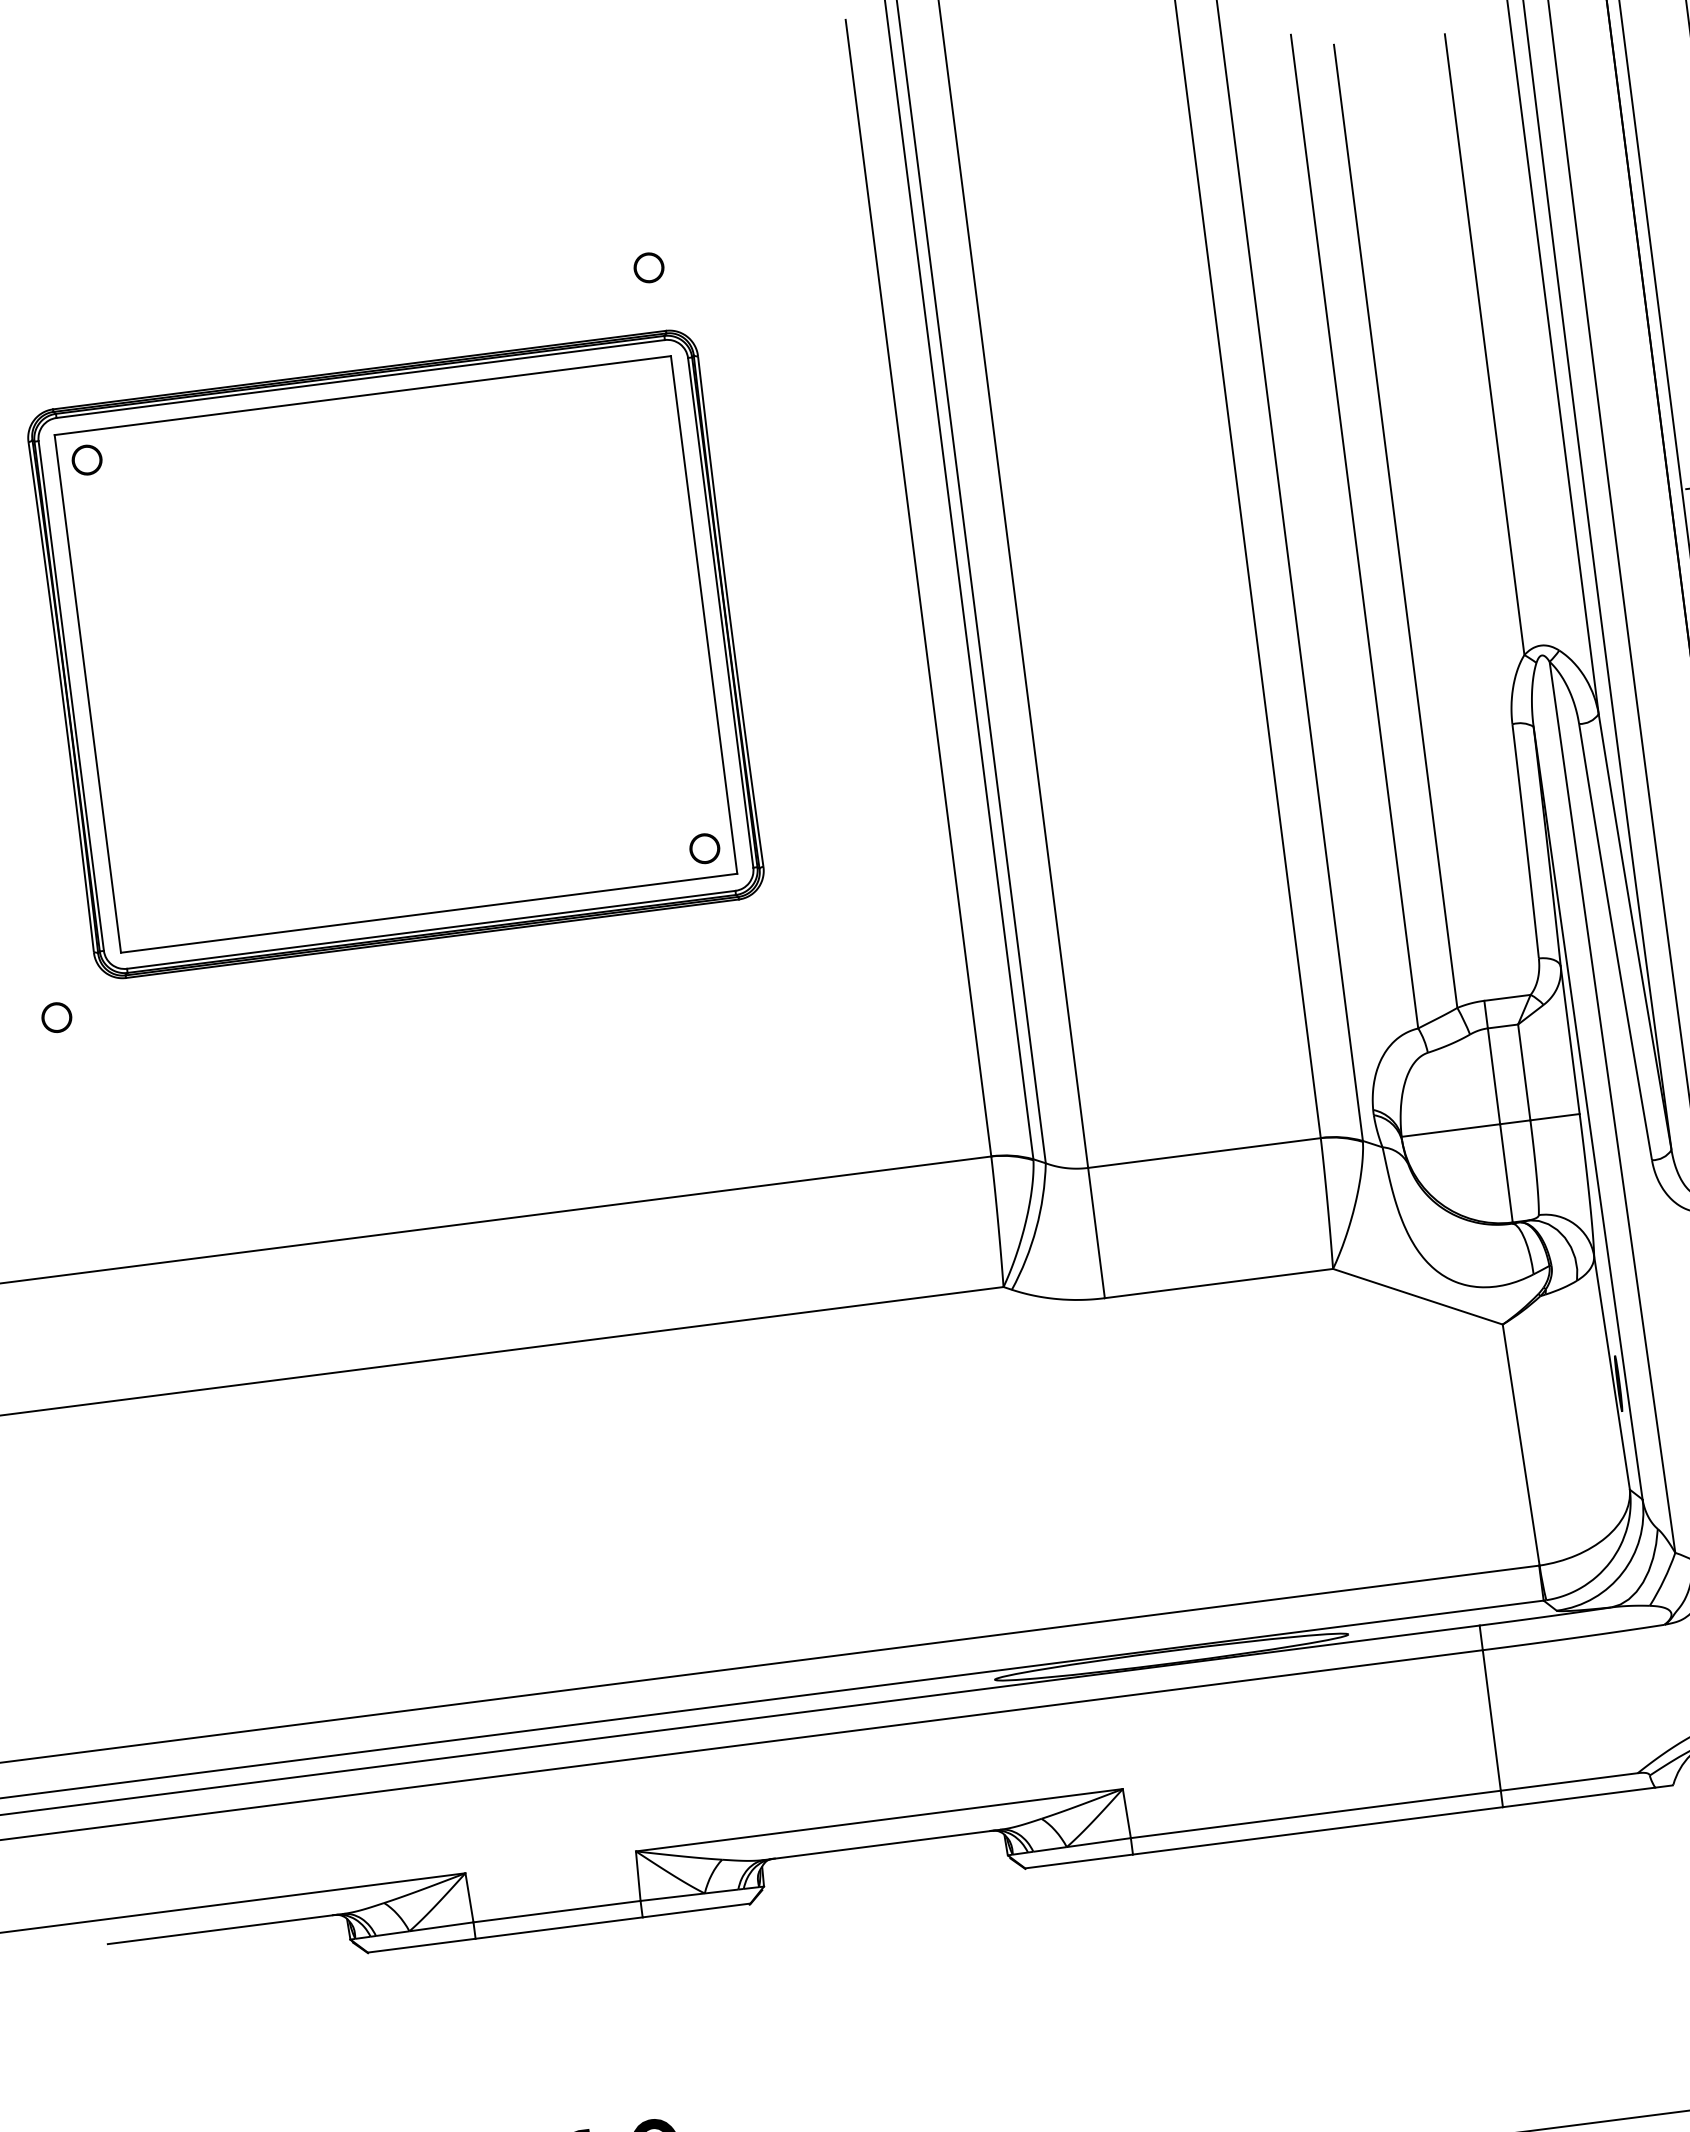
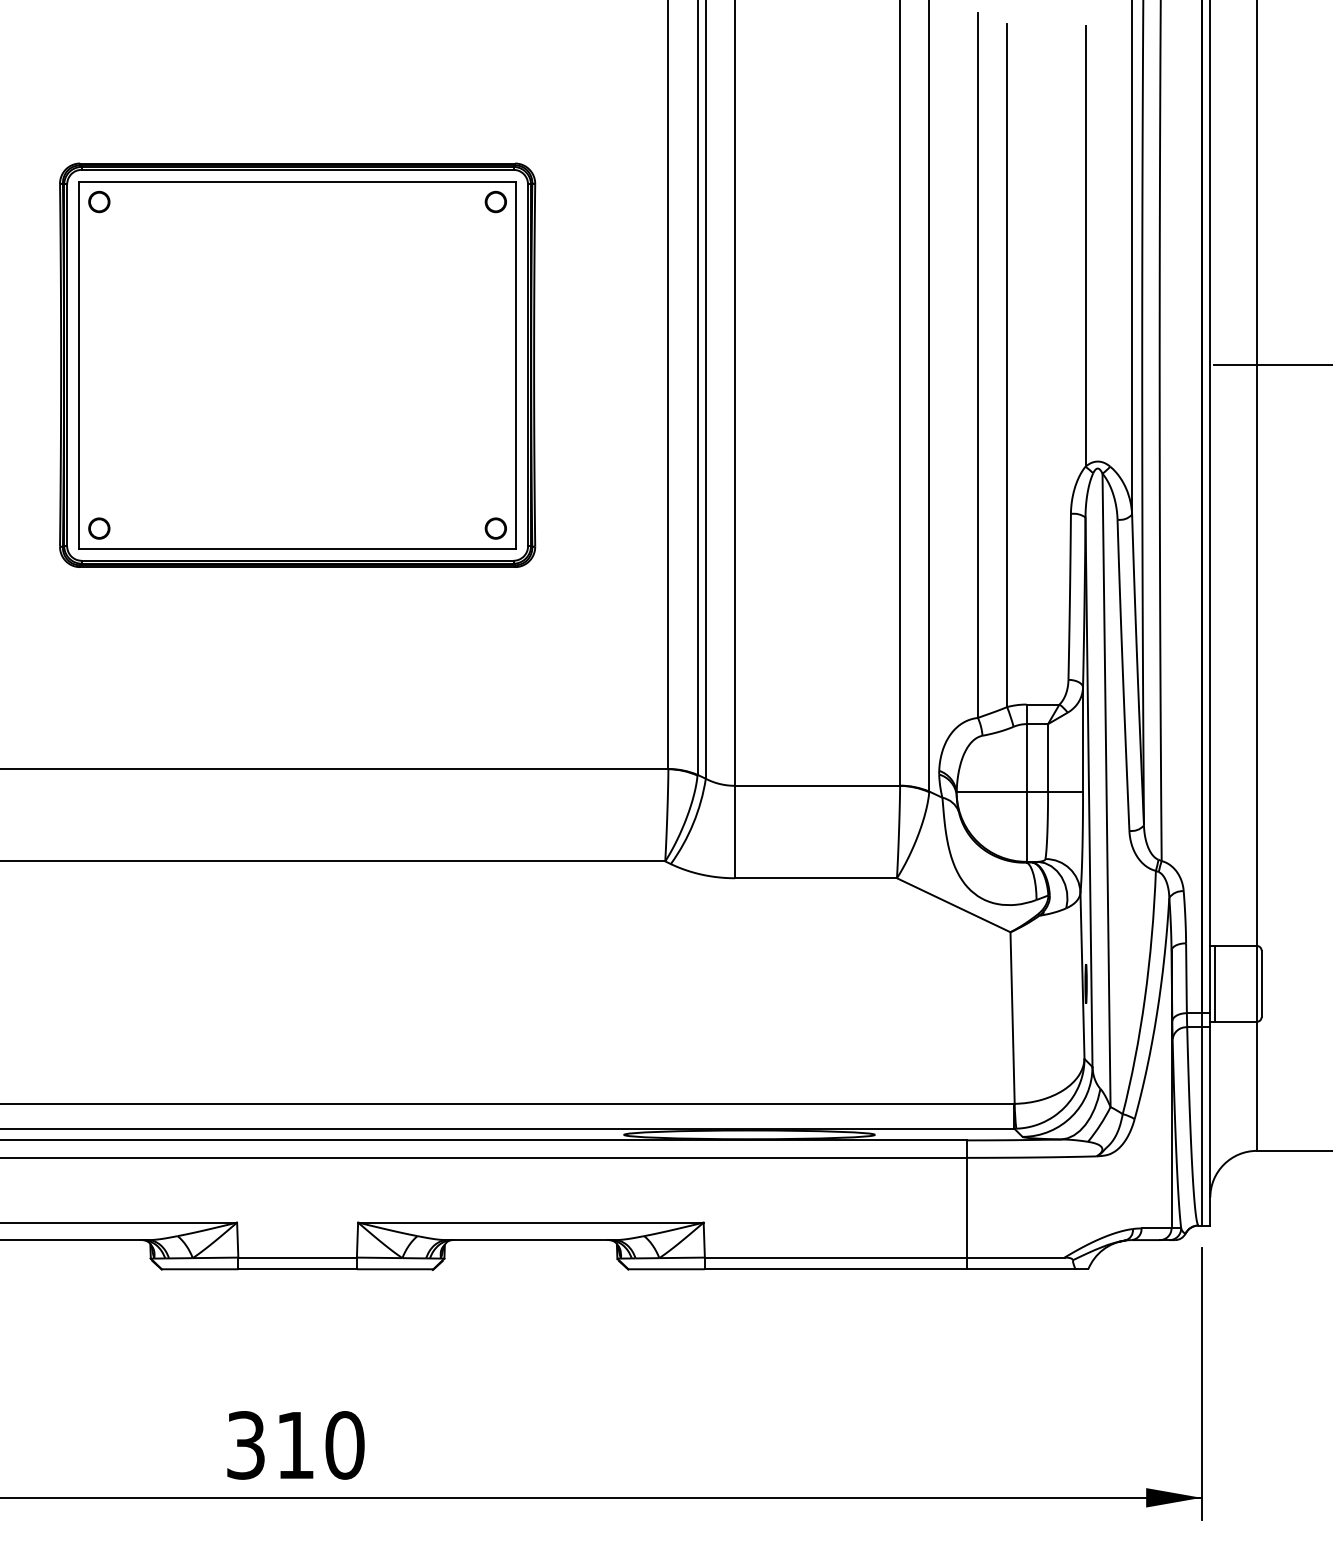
circle: (648, 268) -> (495, 202), moved
circle: (57, 1017) -> (99, 528), moved

